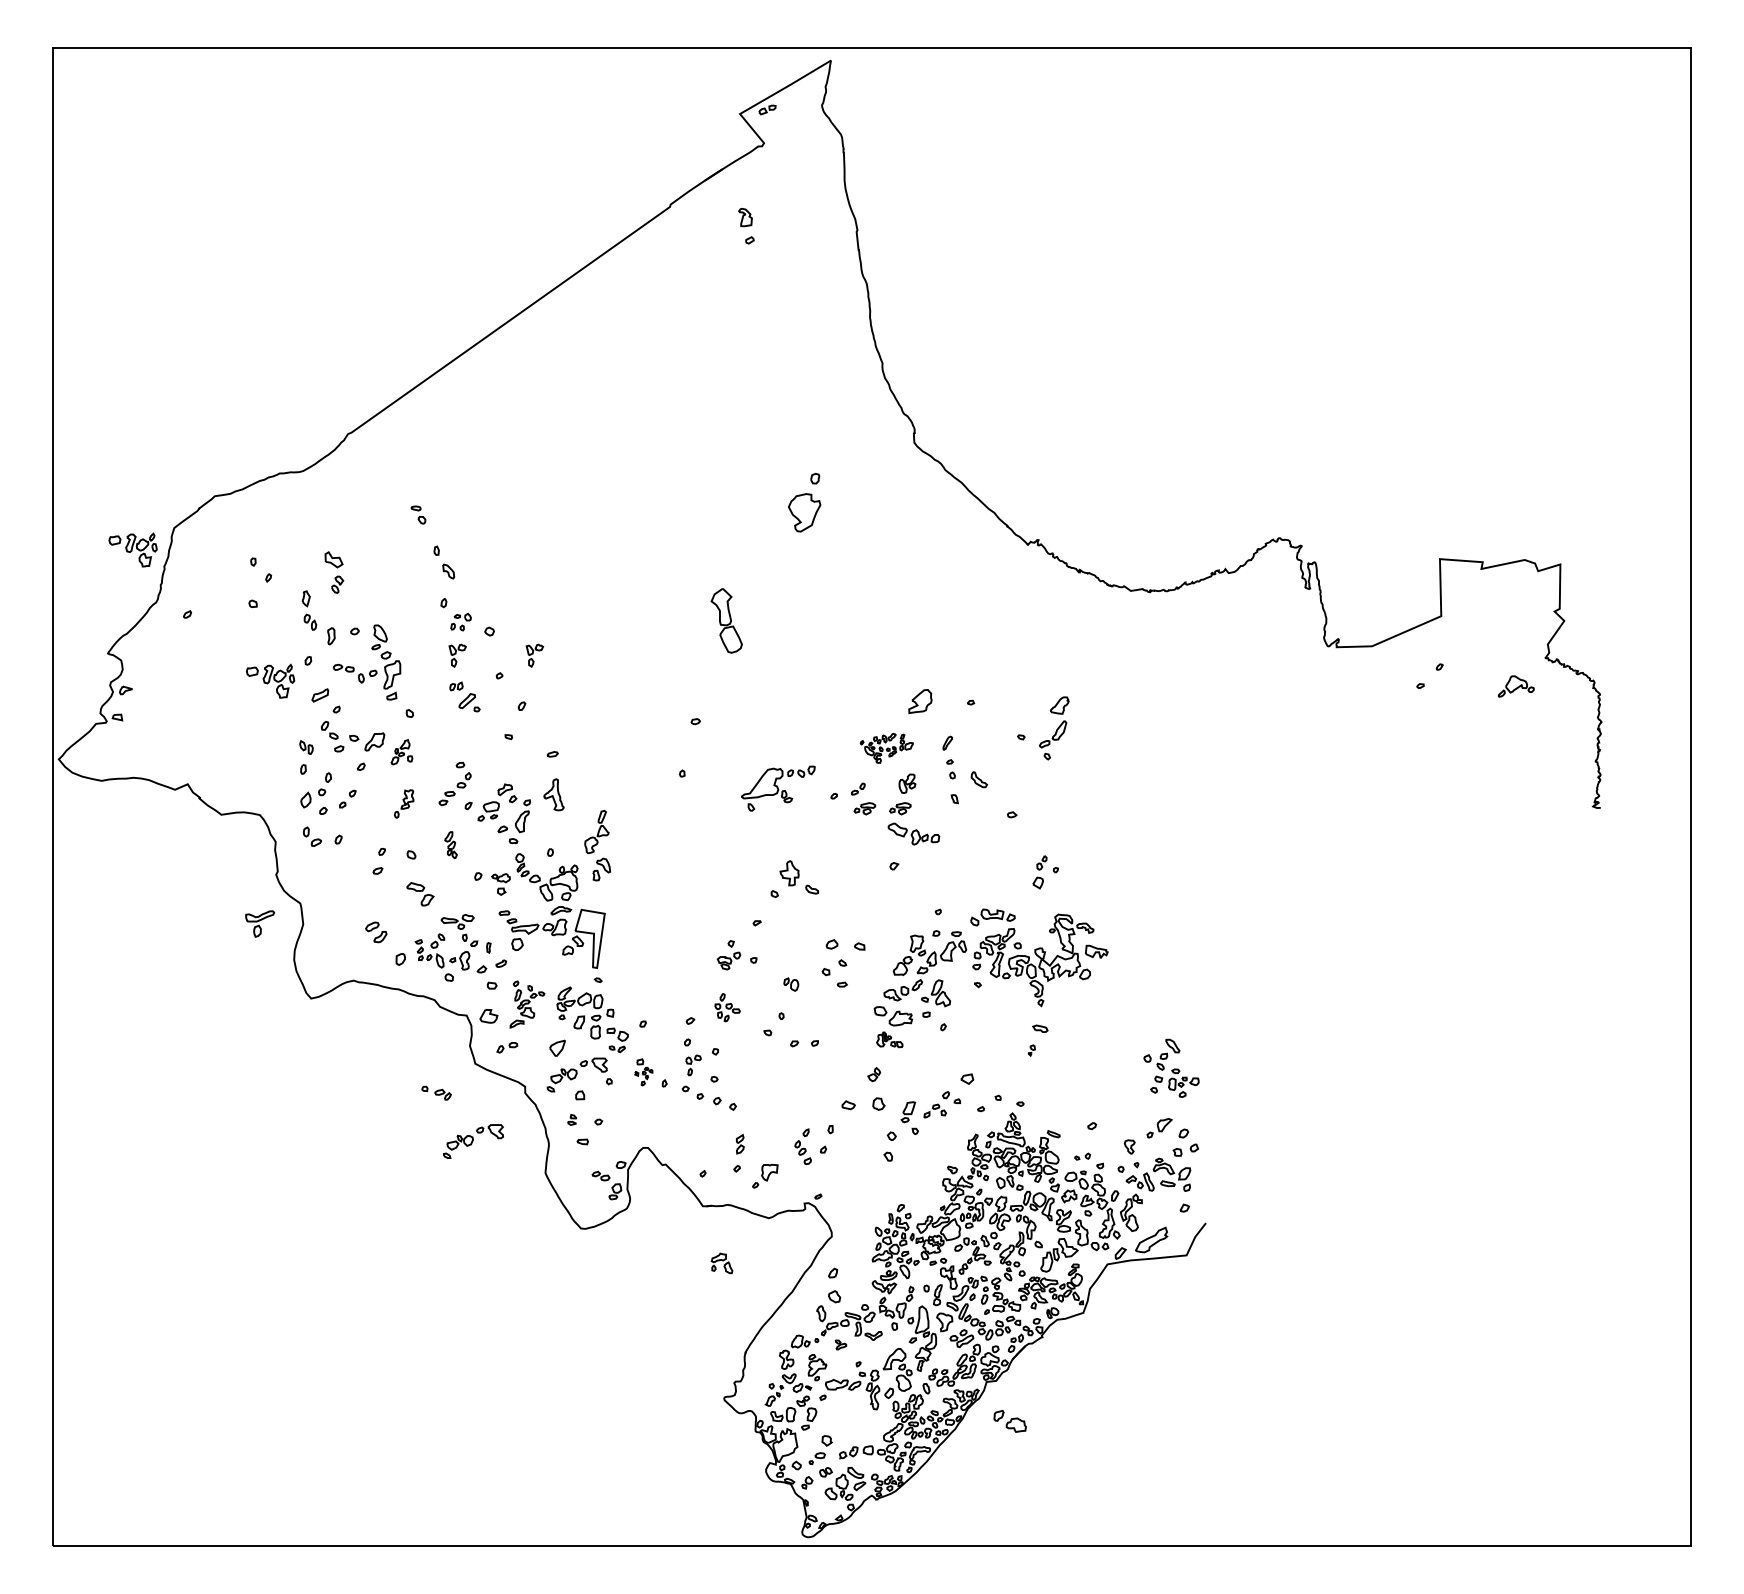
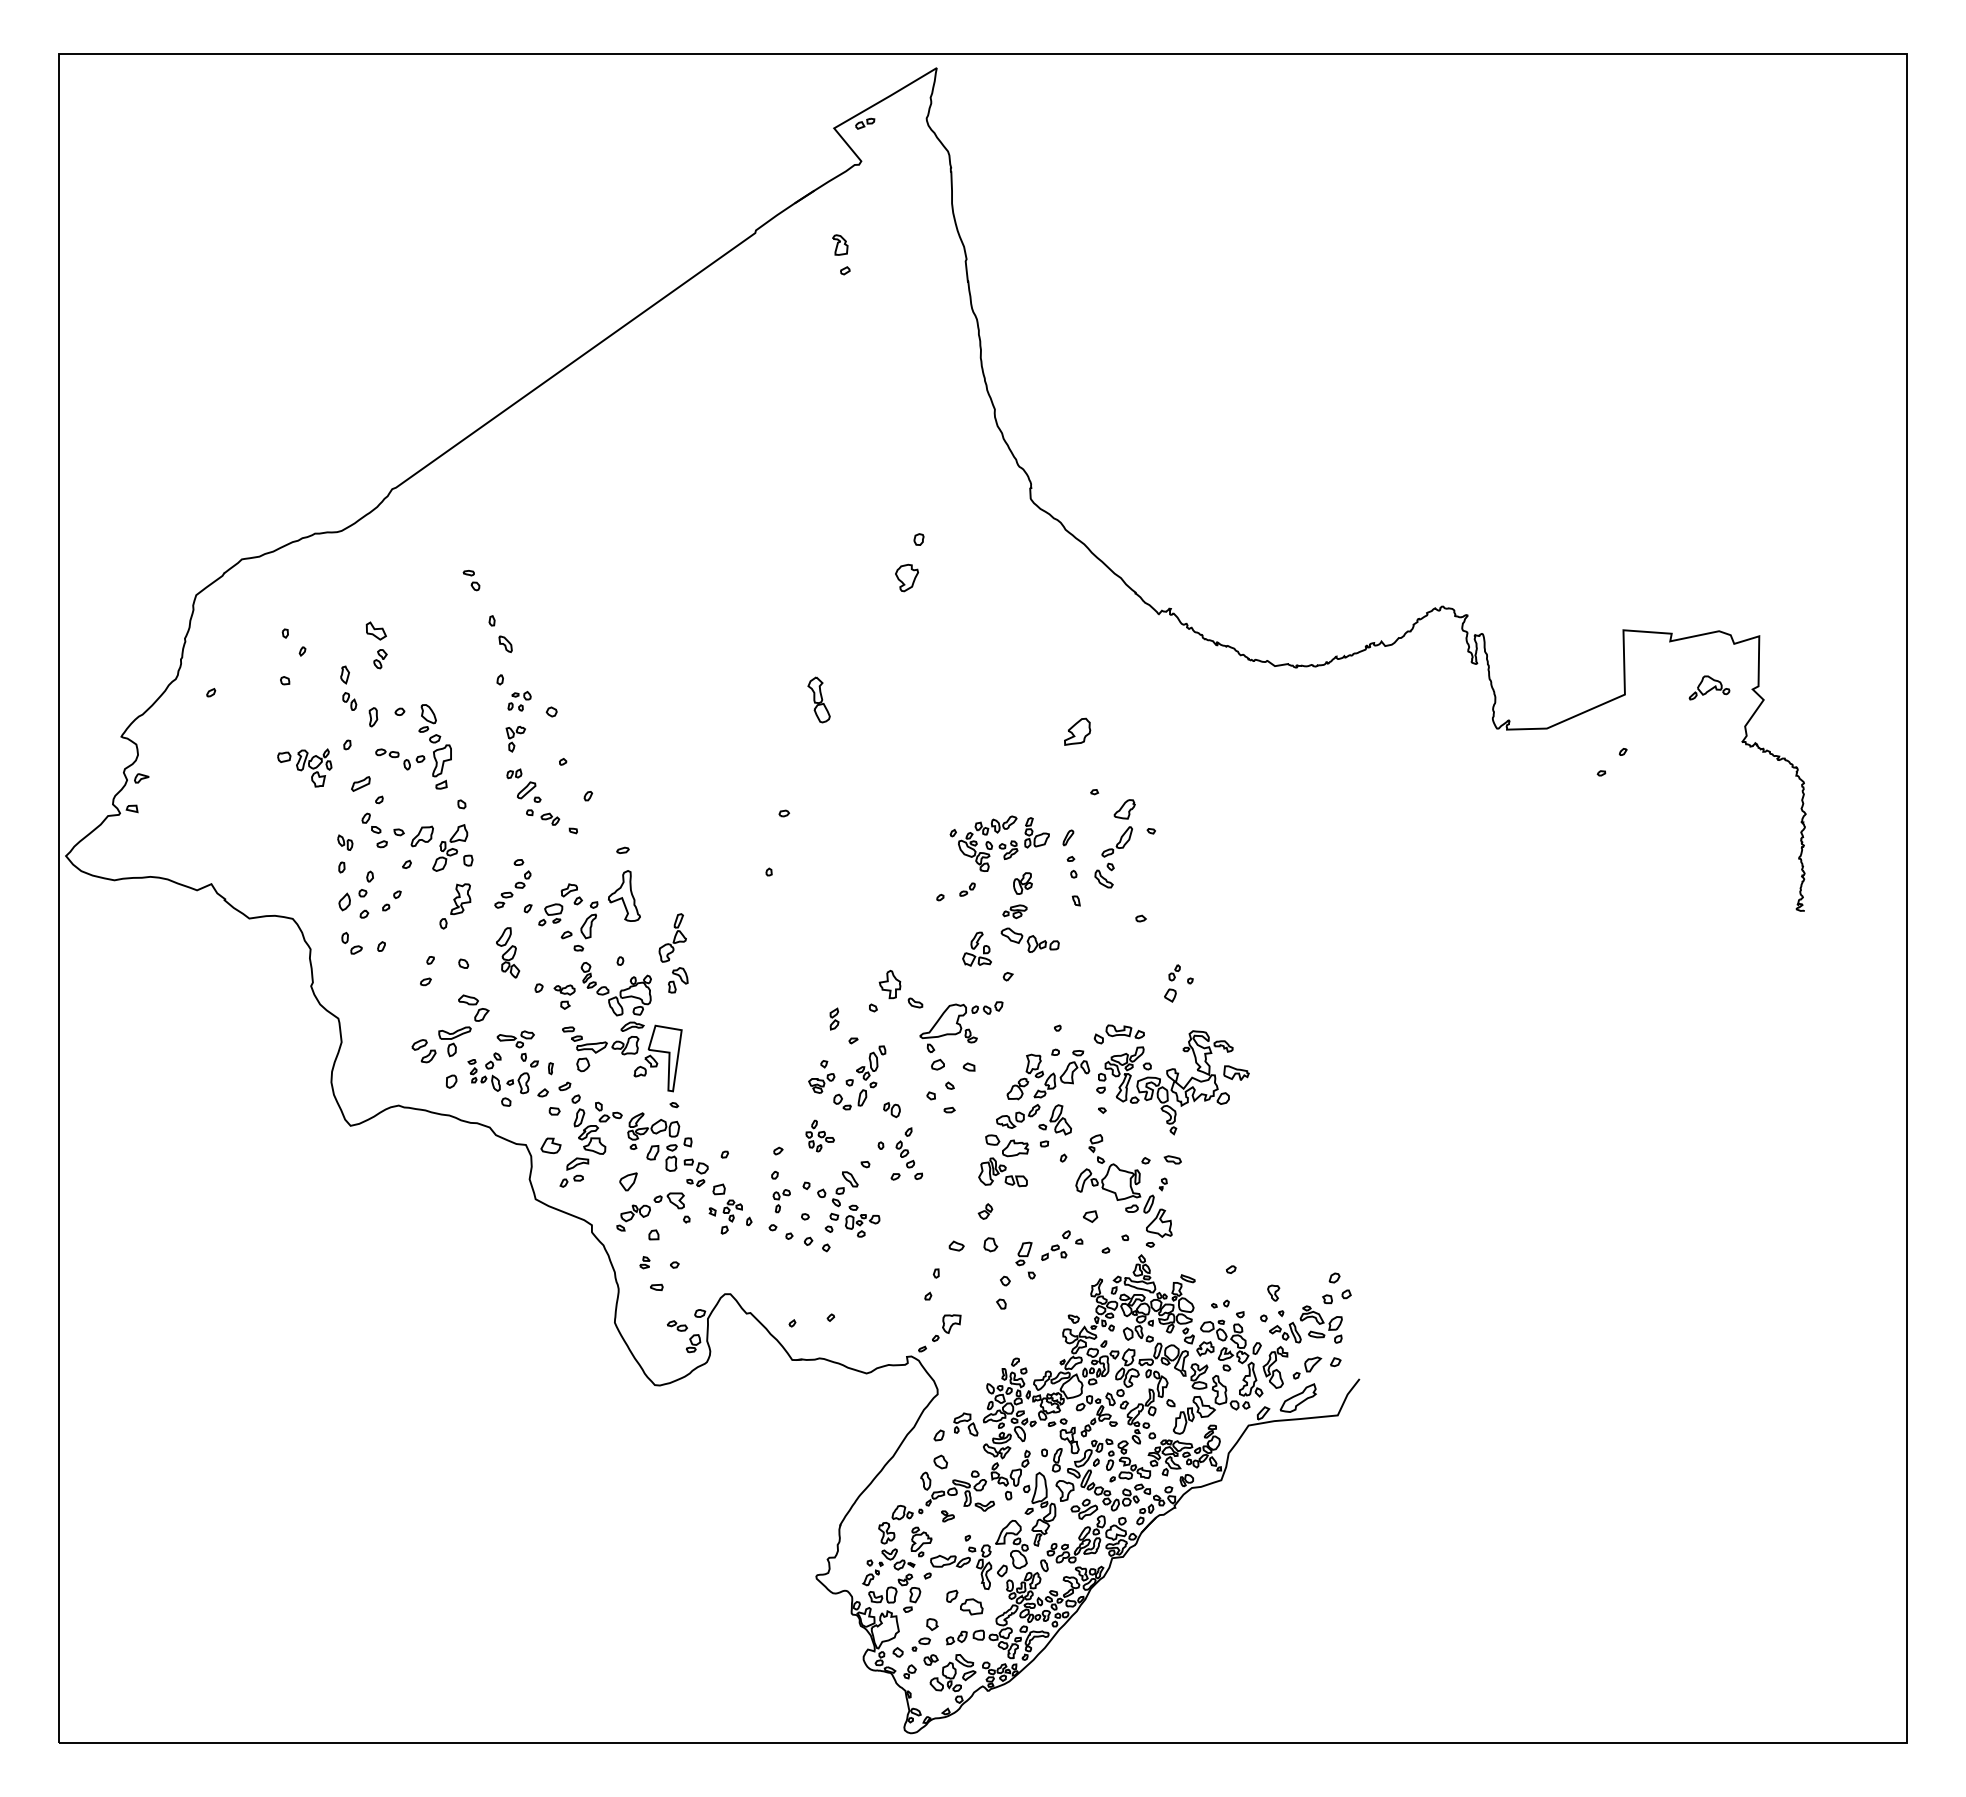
part: (804, 512) -> (906, 577), size x0.62
part: (132, 549) -> (149, 619), removed
part: (726, 620) -> (818, 699), size x0.62
part: (534, 655) -> (602, 738), removed
part: (1516, 686) -> (1709, 687), moved
part: (920, 701) -> (1077, 731), moved
part: (1054, 728) -> (1118, 835), moved
part: (886, 748) -> (999, 843), size x1.67
part: (401, 751) -> (452, 847), size x1.67
part: (778, 789) -> (961, 1027), moved
part: (554, 794) -> (624, 895), size x1.43
part: (404, 804) -> (455, 906), size x1.43
part: (864, 808) -> (974, 911), removed
part: (866, 841) -> (976, 948), added
part: (451, 844) -> (508, 952), size x1.67
part: (259, 923) -> (454, 1041), moved
part: (762, 955) -> (859, 1077), added
part: (527, 1004) -> (594, 1132), size x1.43
part: (889, 1039) -> (1002, 1172), size x1.67
part: (996, 1051) -> (1123, 1185), added
part: (1171, 1068) -> (848, 1204), moved
part: (643, 1071) -> (725, 1208), size x1.67
part: (437, 1093) -> (543, 817), moved
part: (1159, 1127) -> (1307, 1367), moved
part: (473, 1141) -> (533, 1286), removed
part: (740, 1143) -> (834, 1018), moved
part: (803, 1146) -> (905, 1147), moved
part: (765, 1175) -> (946, 1327), moved
part: (721, 1263) -> (965, 1424), moved
part: (1009, 1421) -> (964, 1602), moved

